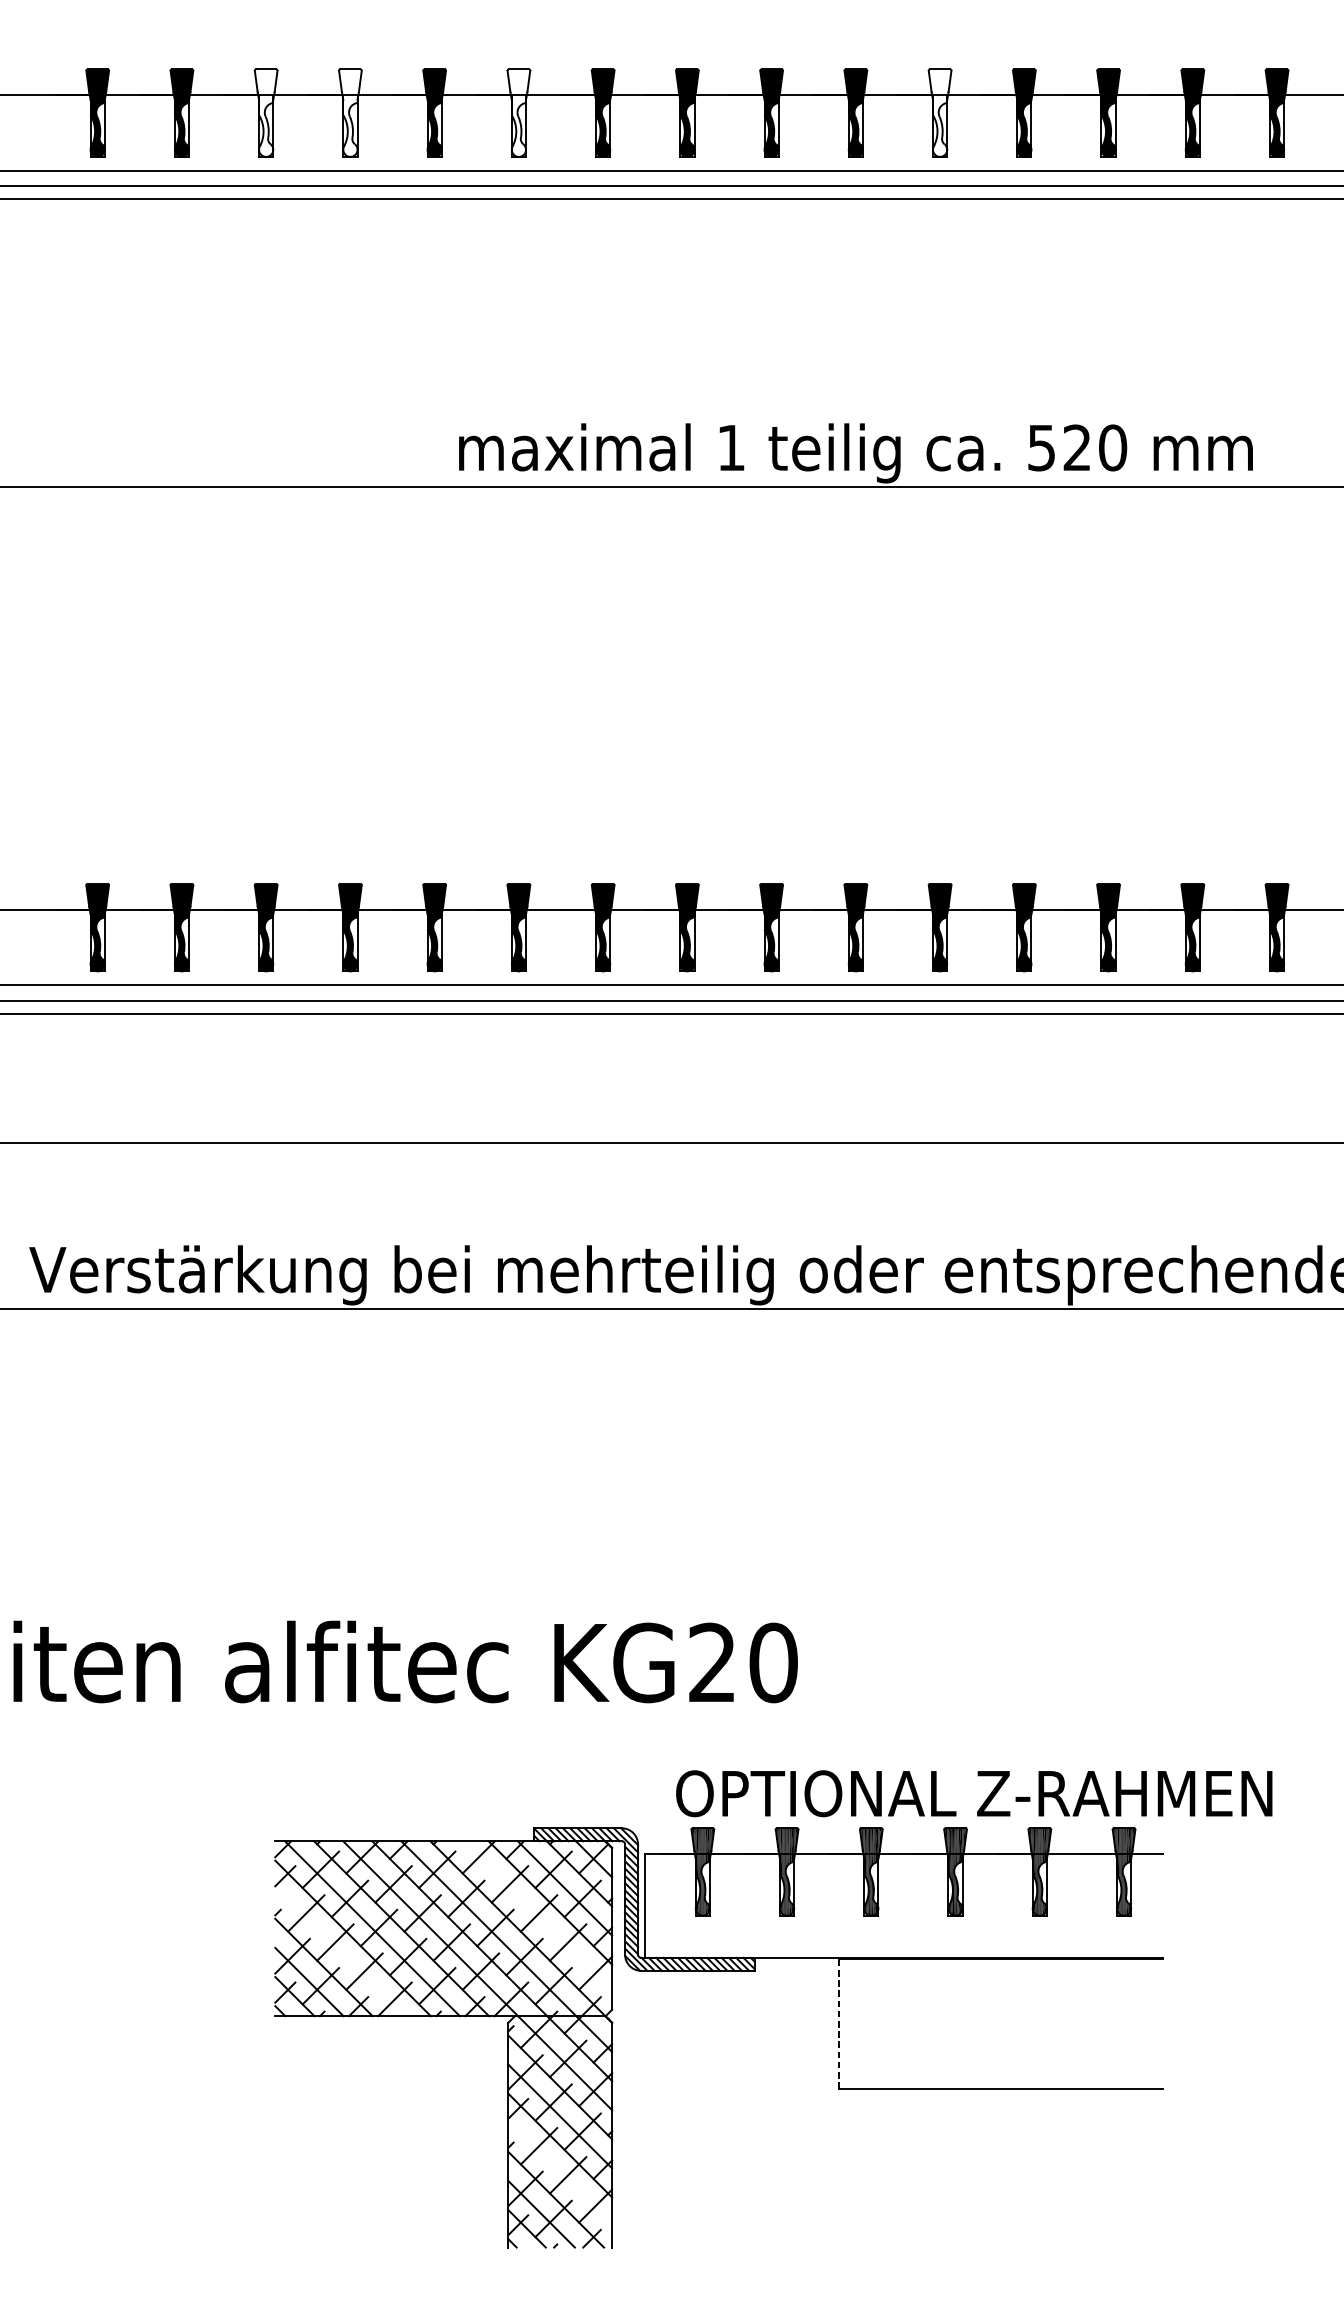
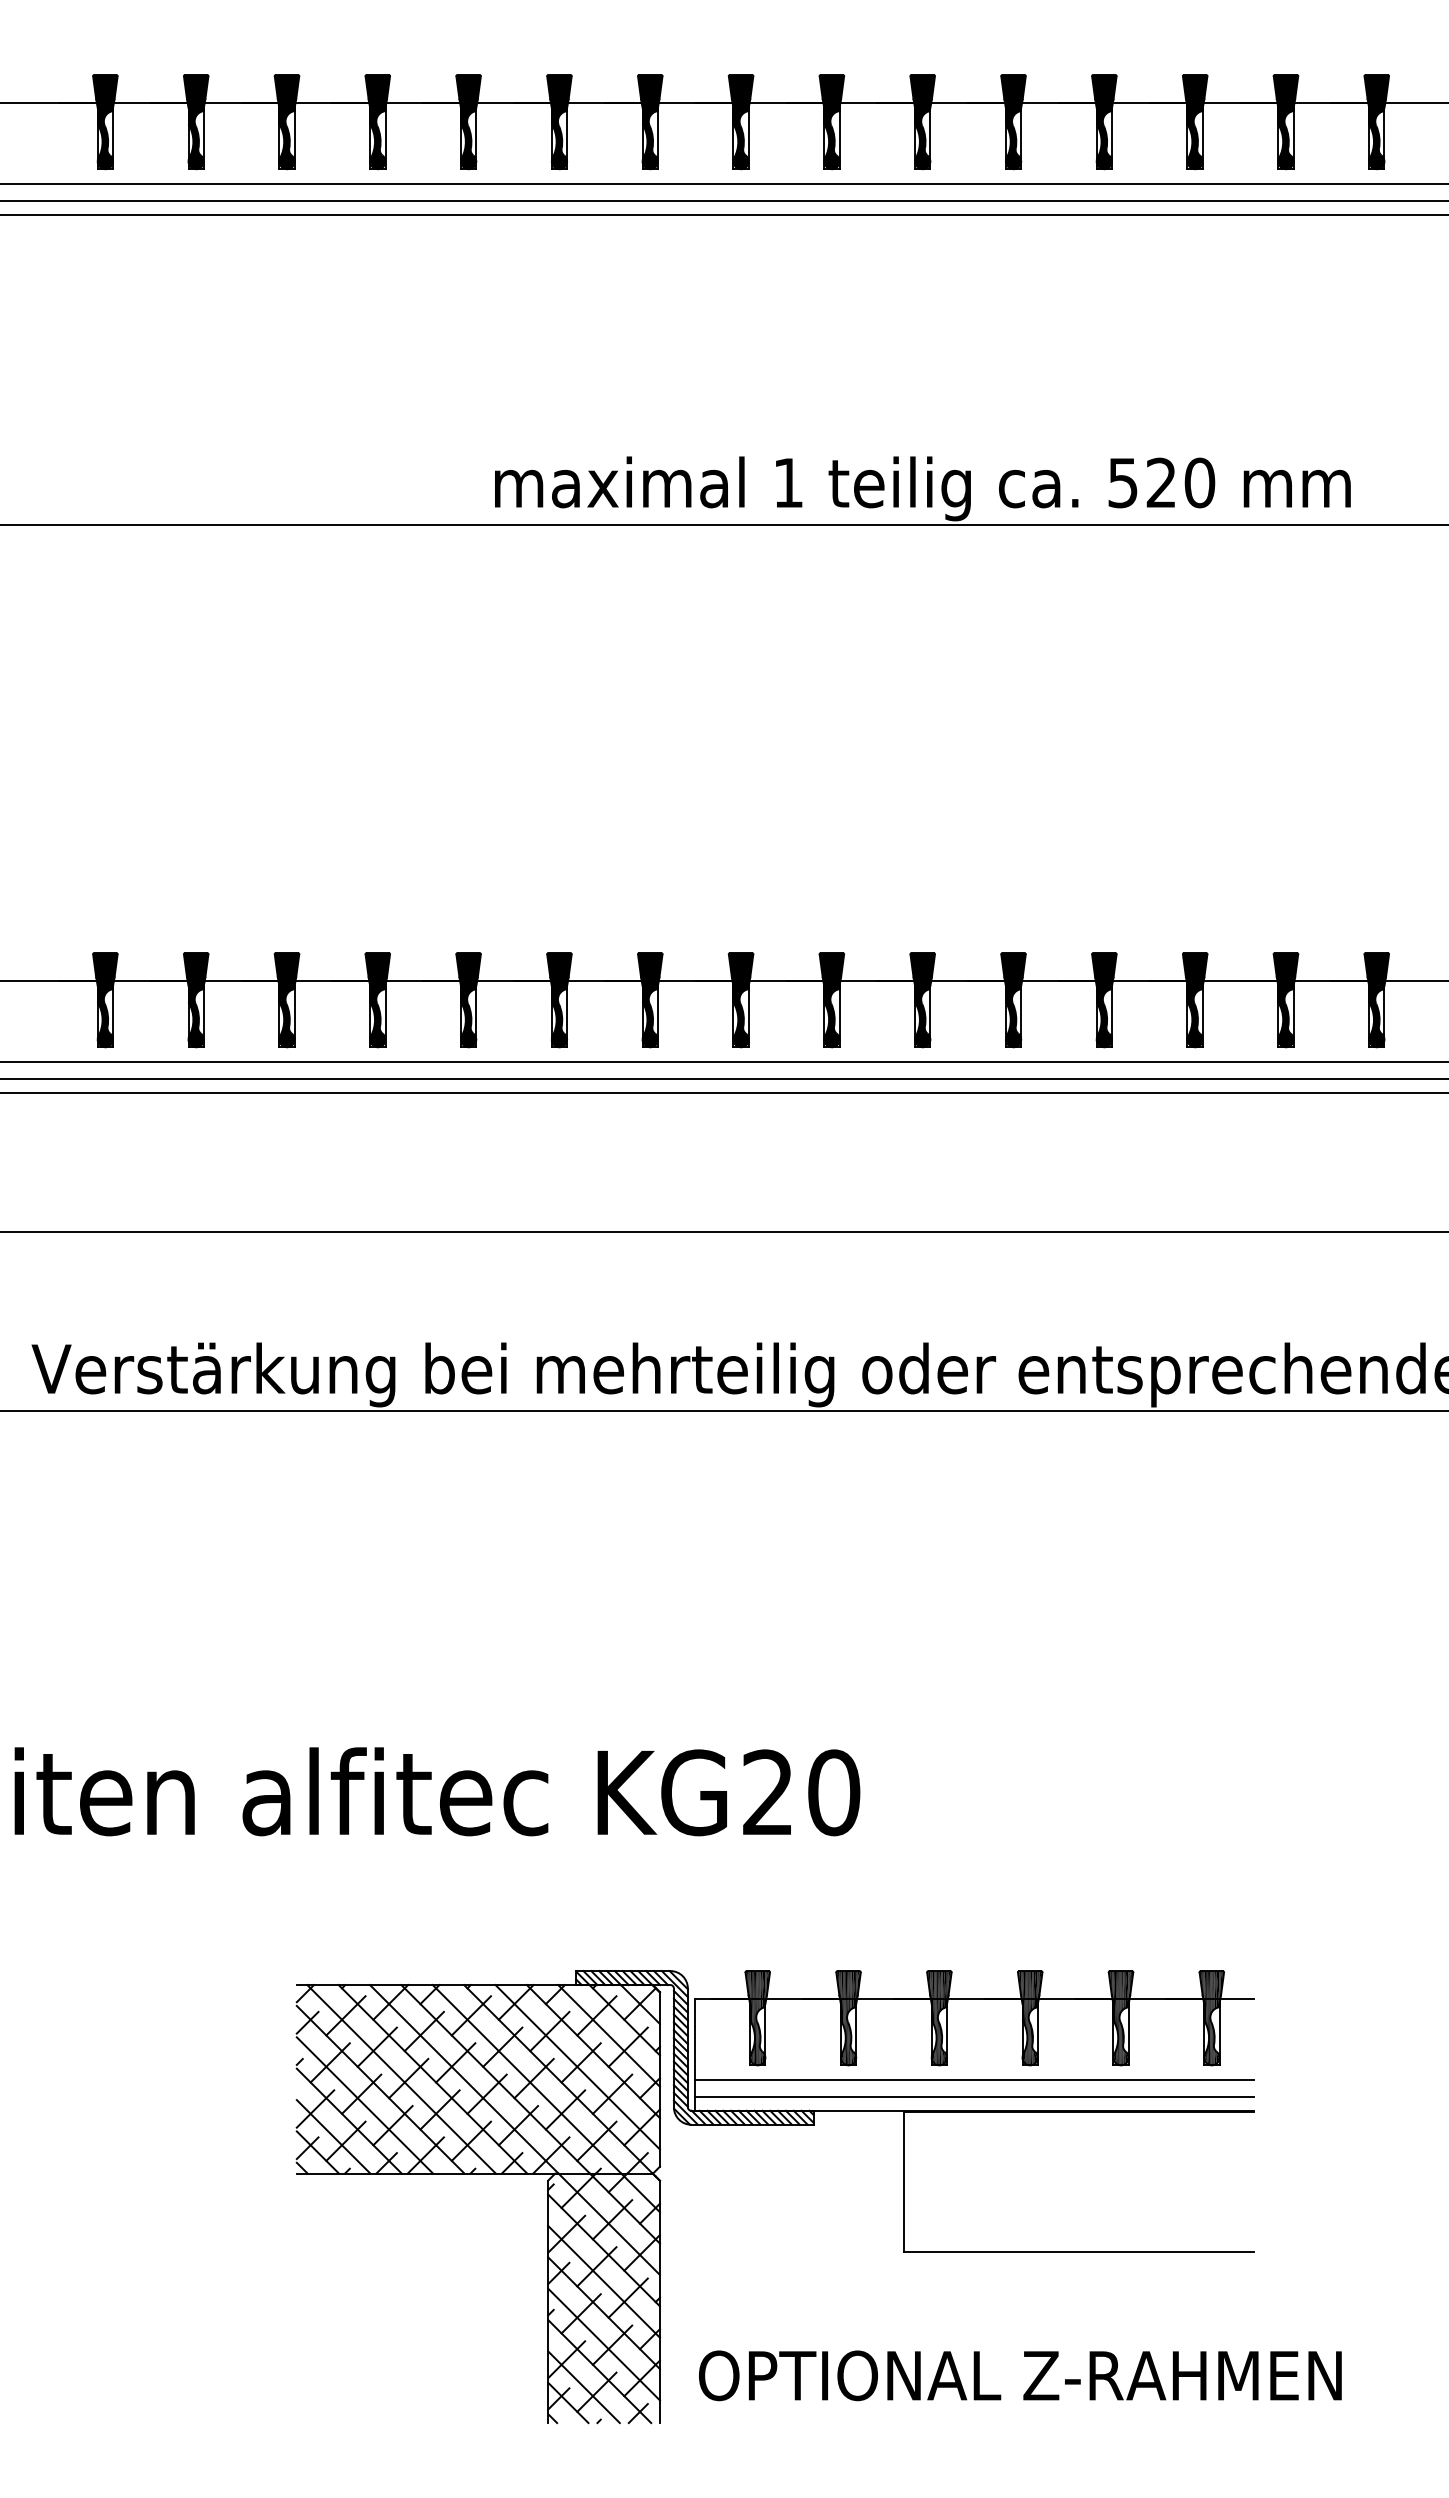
fill: (265, 112) -> (286, 121), added
fill: (350, 112) -> (377, 121), added
fill: (518, 112) -> (559, 121), added
fill: (940, 112) -> (1013, 121), added
text: (974, 1793) -> (1020, 2375), moved
line: (535, 1917) -> (577, 2067), added
line: (902, 1929) -> (973, 2080), added
line: (902, 1944) -> (973, 2096), added
line: (338, 1952) -> (364, 2105), added
line: (838, 2024) -> (904, 2182), dashed -> solid
line: (559, 2174) -> (603, 2344), added

